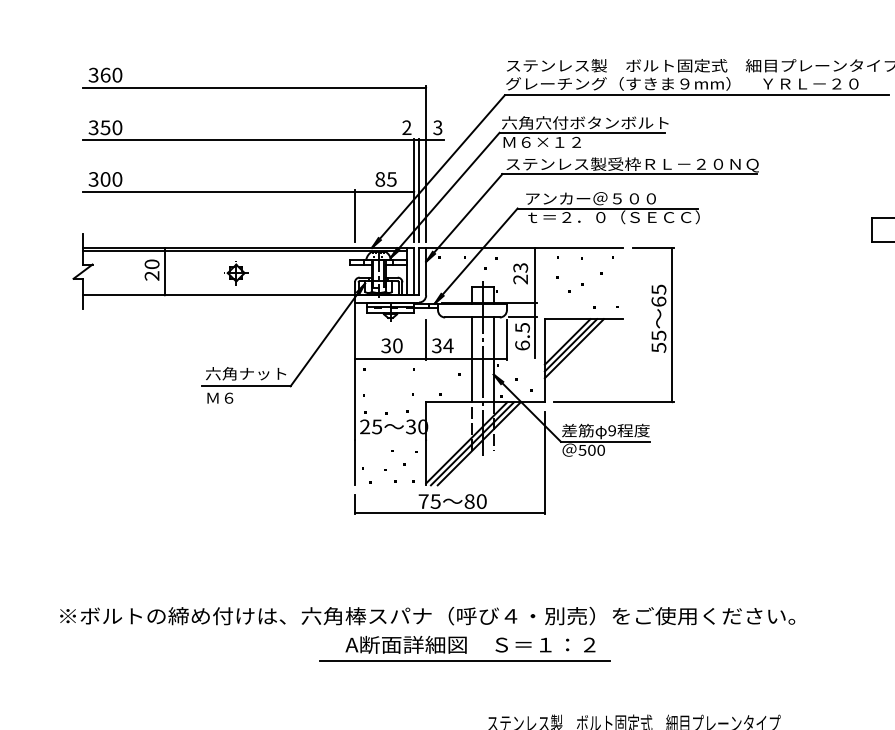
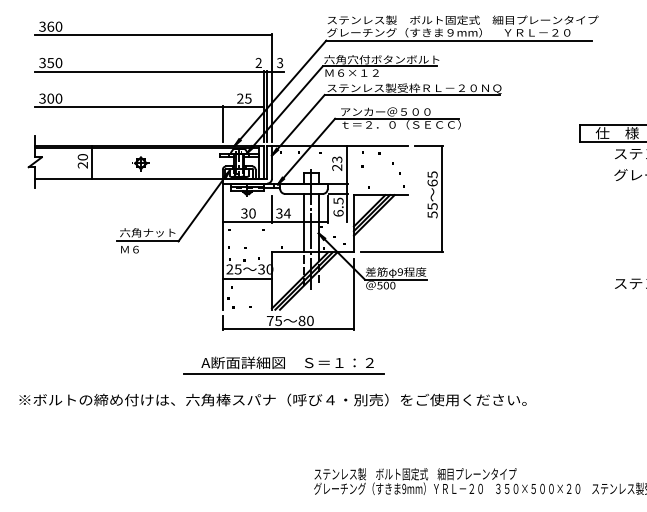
text: (380, 179) -> (240, 98), 85 -> 25
line: (390, 440) -> (247, 278), added
part: (464, 648) -> (283, 365), moved

